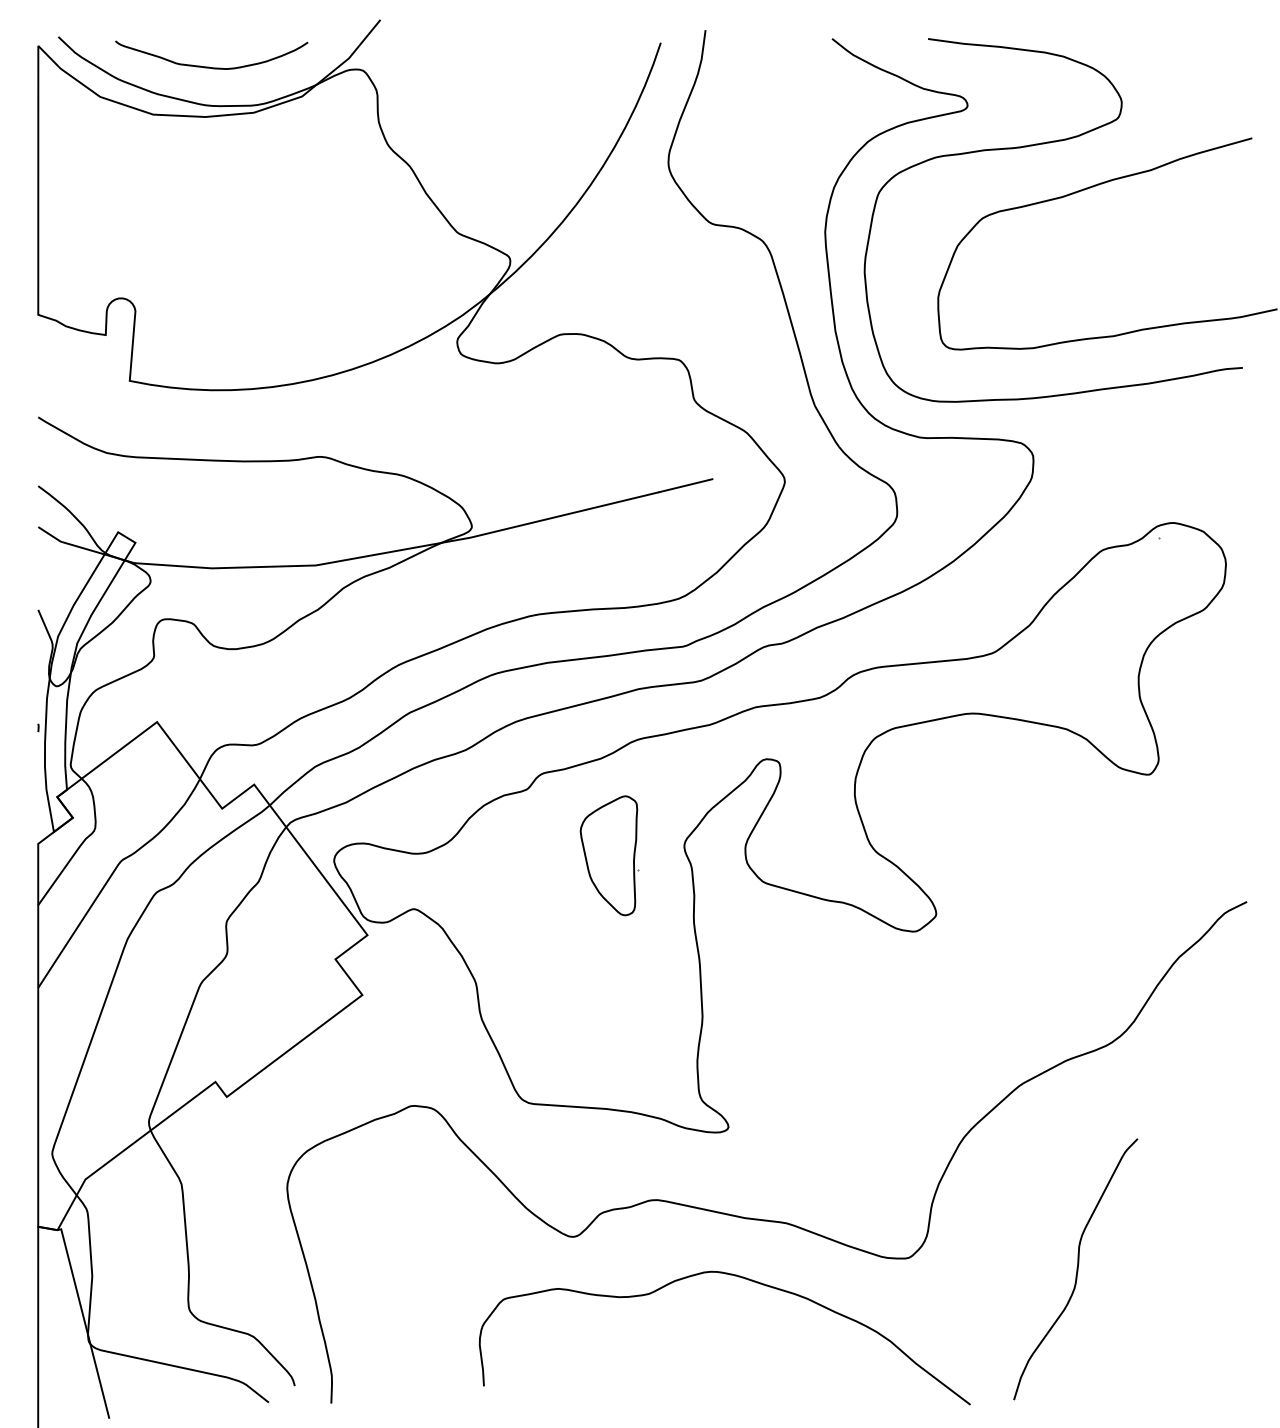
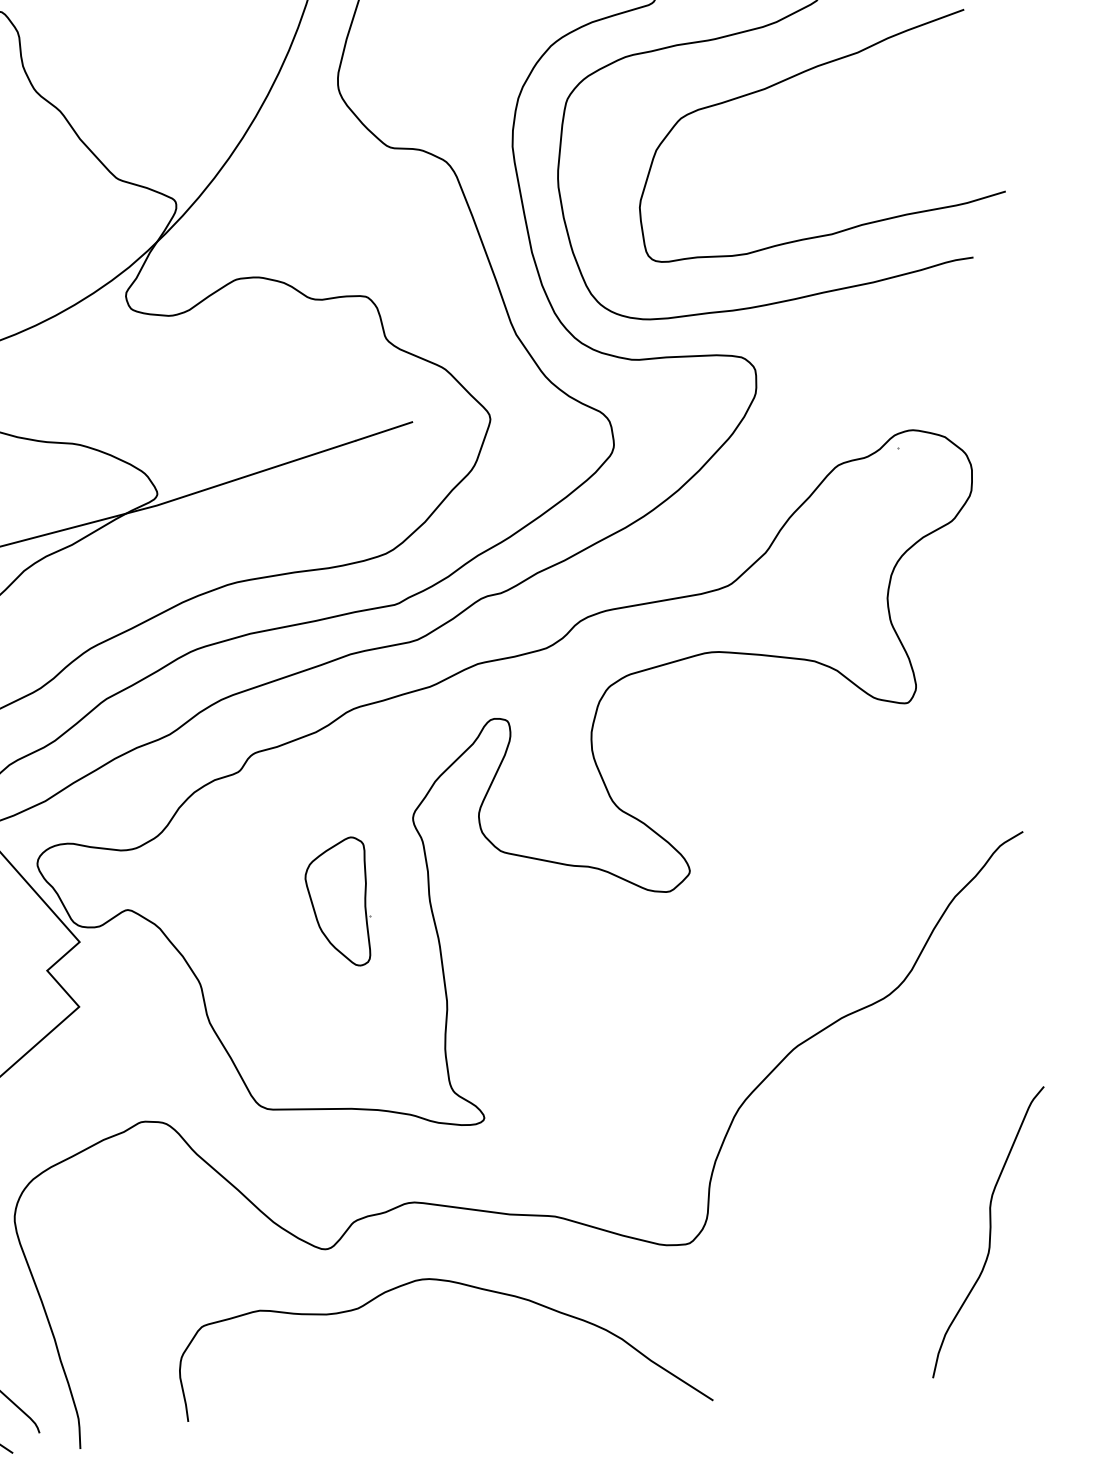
part: (609, 855) -> (338, 902), moved
curve: (1076, 1269) -> (989, 1232), moved
curve: (741, 1278) -> (456, 1284), moved

